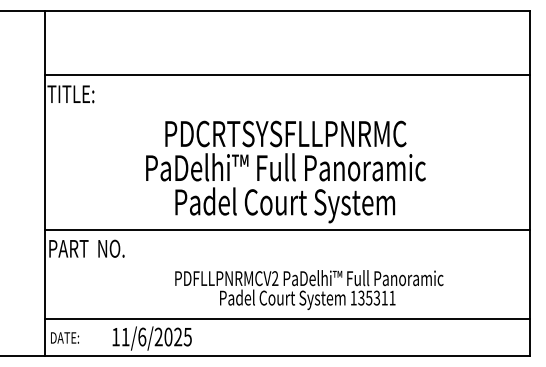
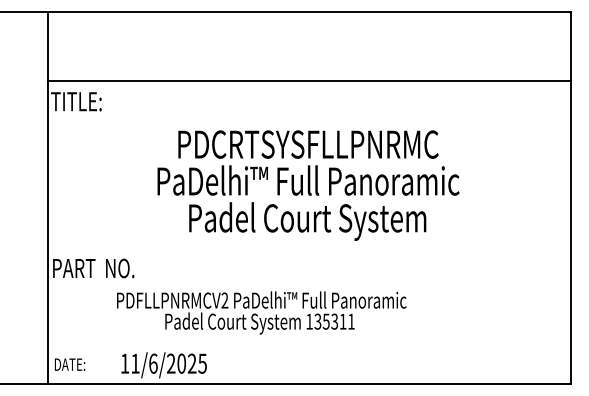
line: (286, 229) -> (309, 247), removed
text: (309, 289) -> (261, 312), moved
line: (286, 318) -> (309, 343), removed

